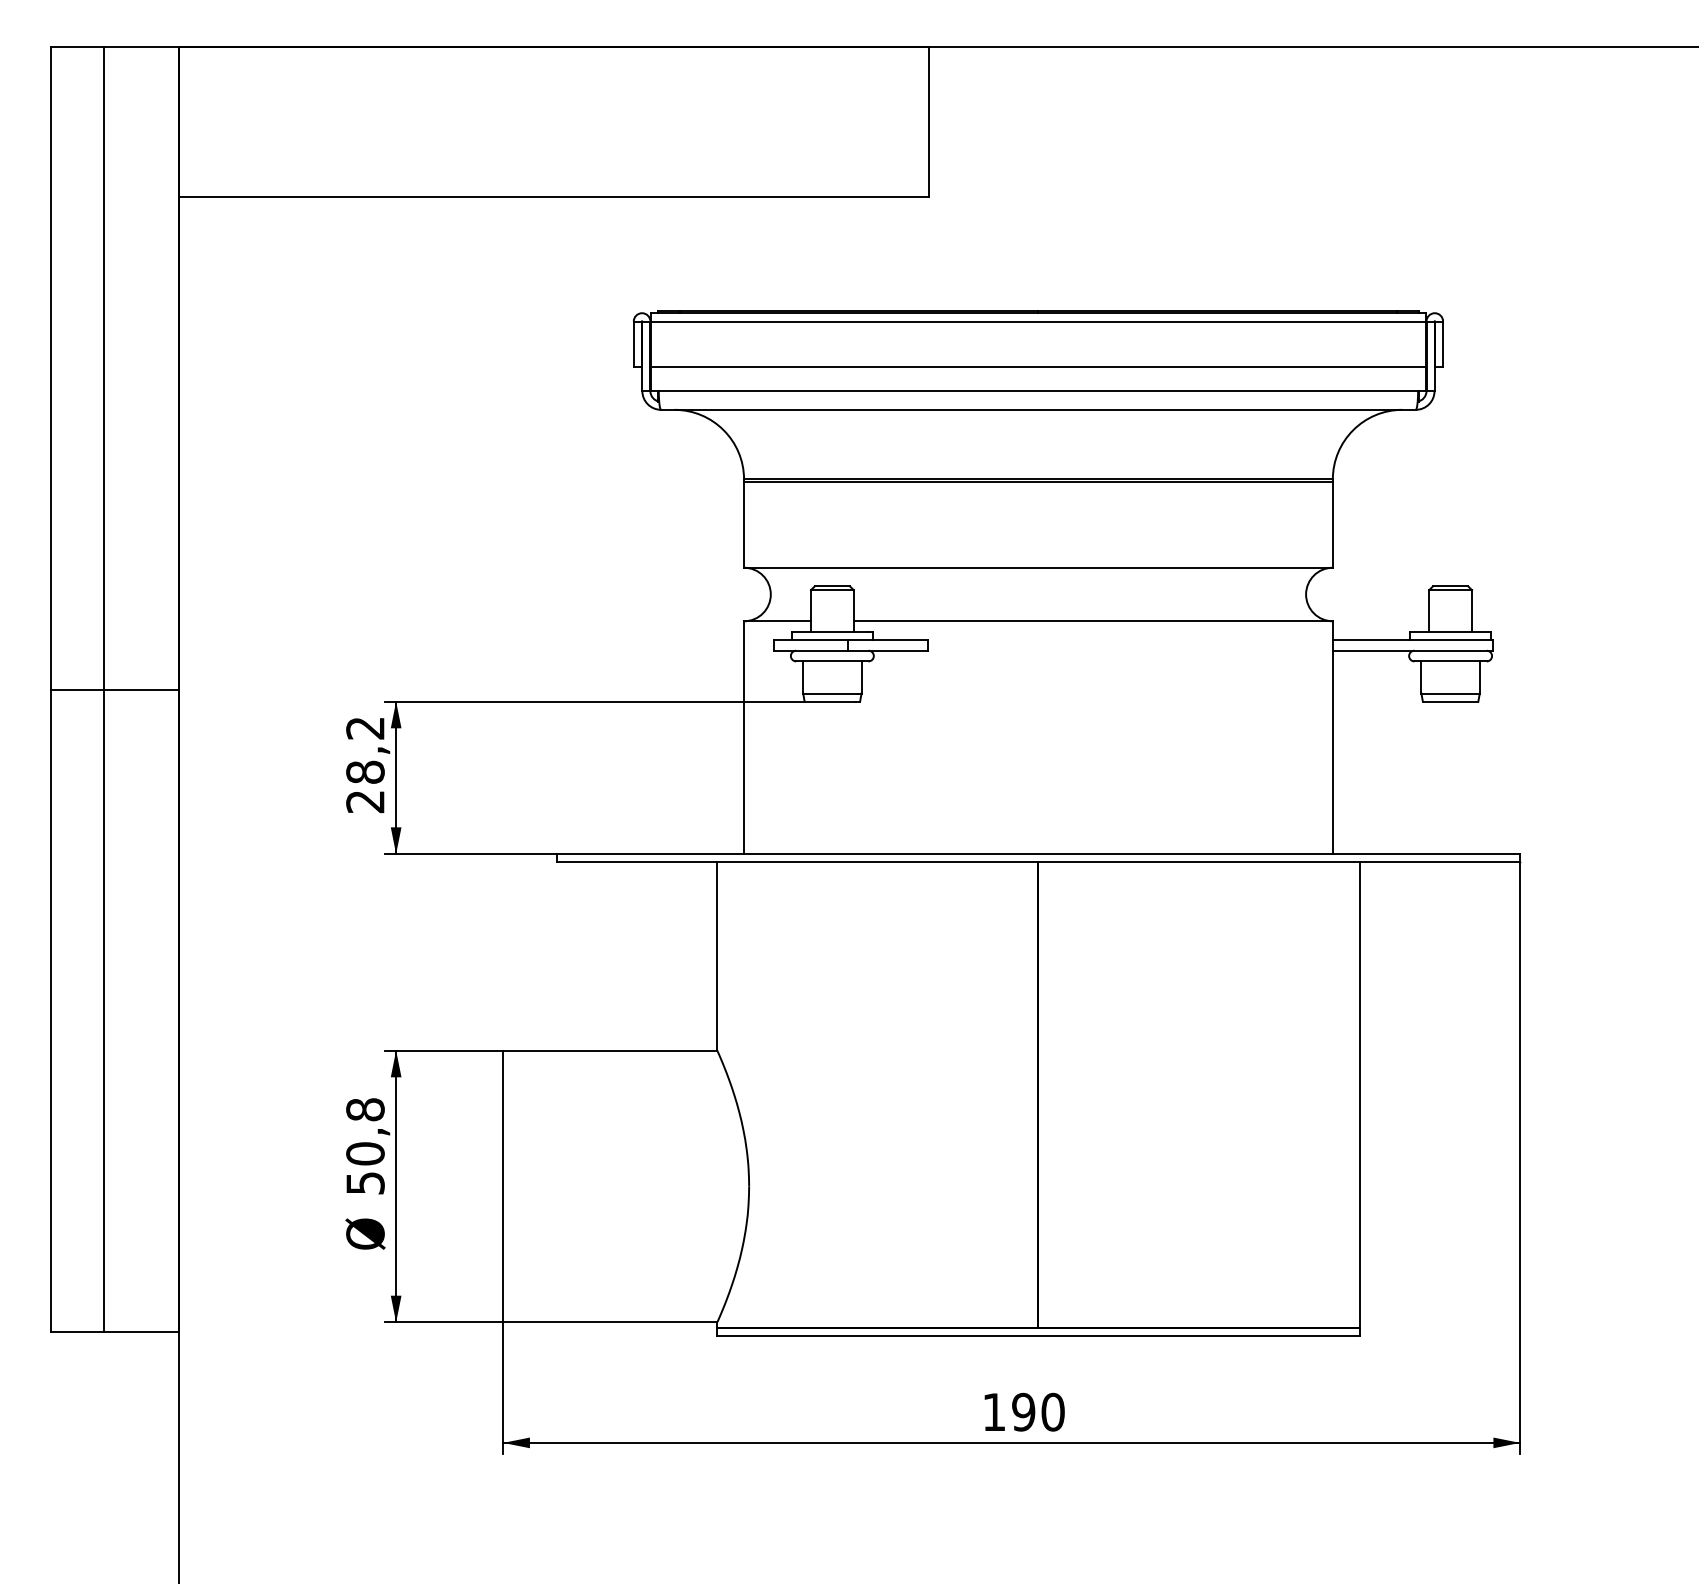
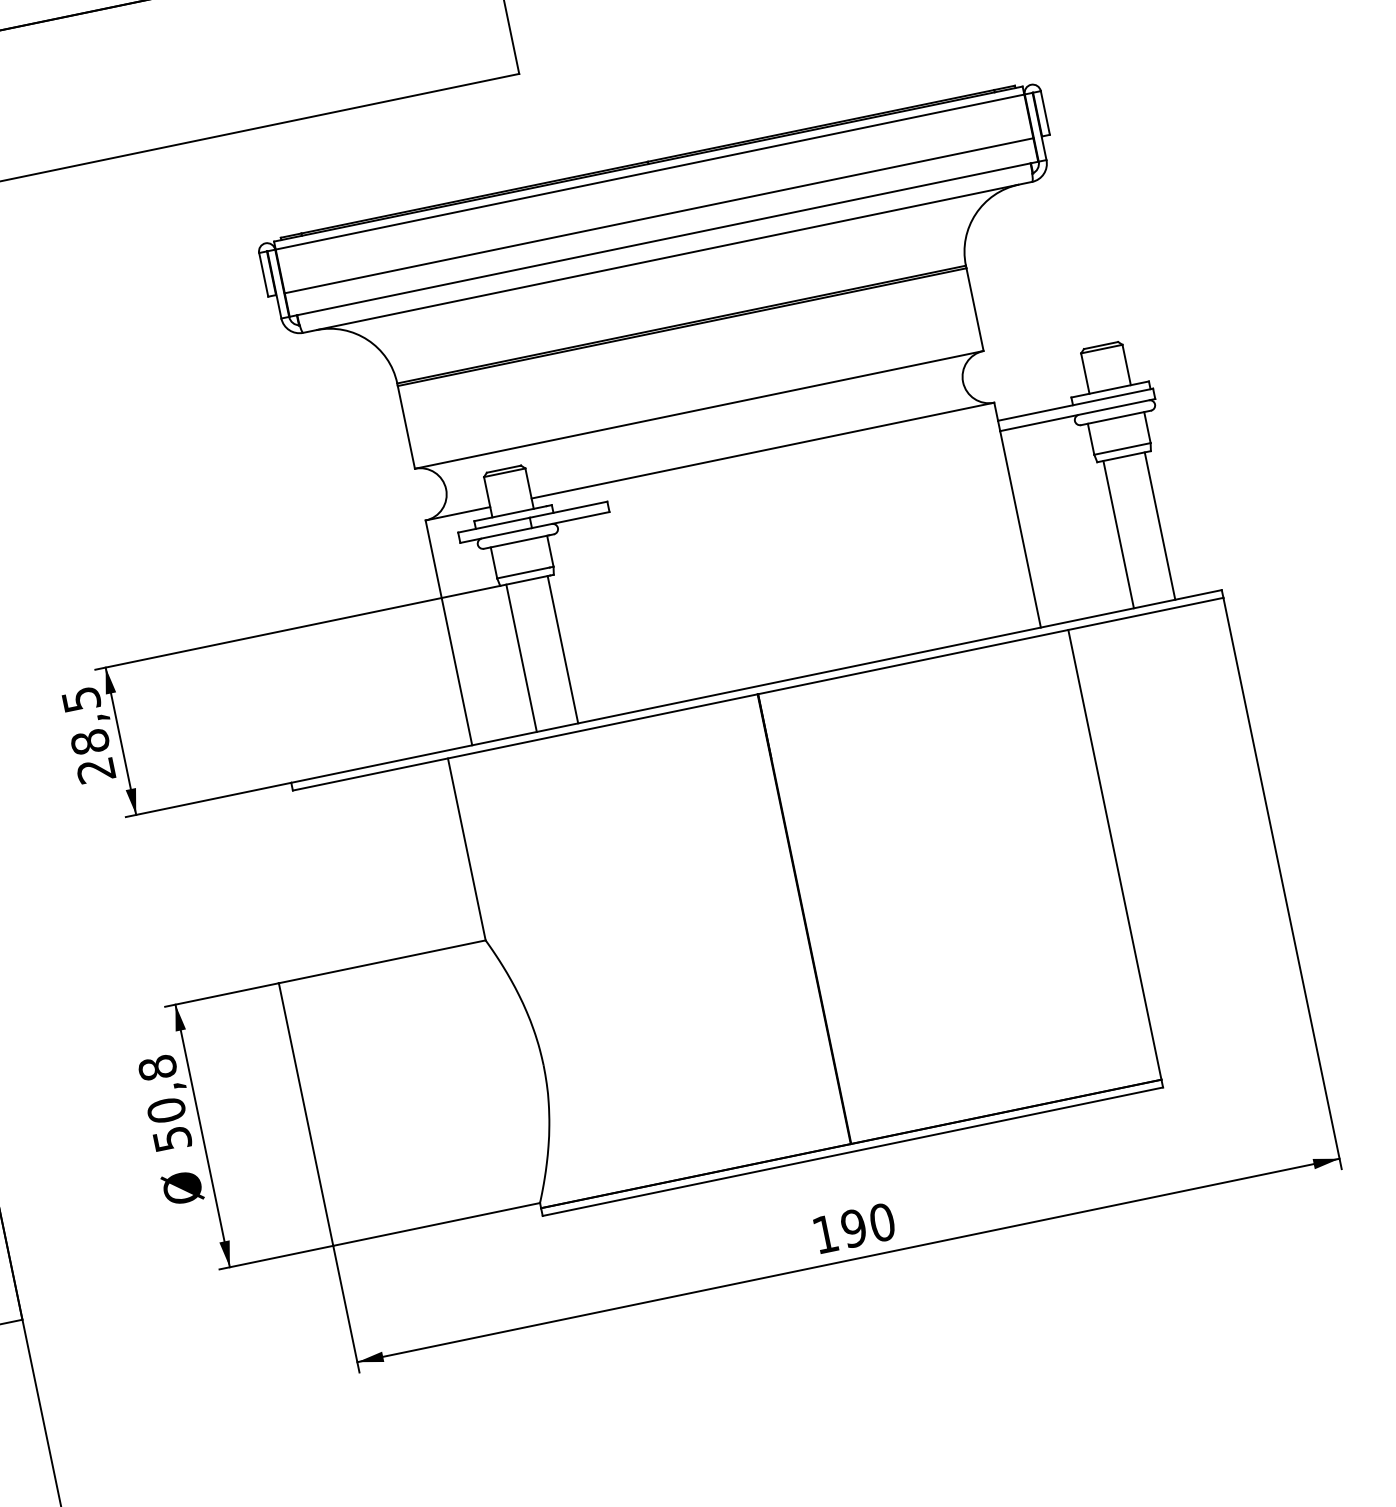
text: (365, 728) -> (81, 699), 28,2 -> 28,5
line: (810, 777) -> (521, 658), added
line: (853, 777) -> (562, 649), added
line: (1429, 777) -> (1118, 534), added
line: (1472, 777) -> (1160, 525), added

